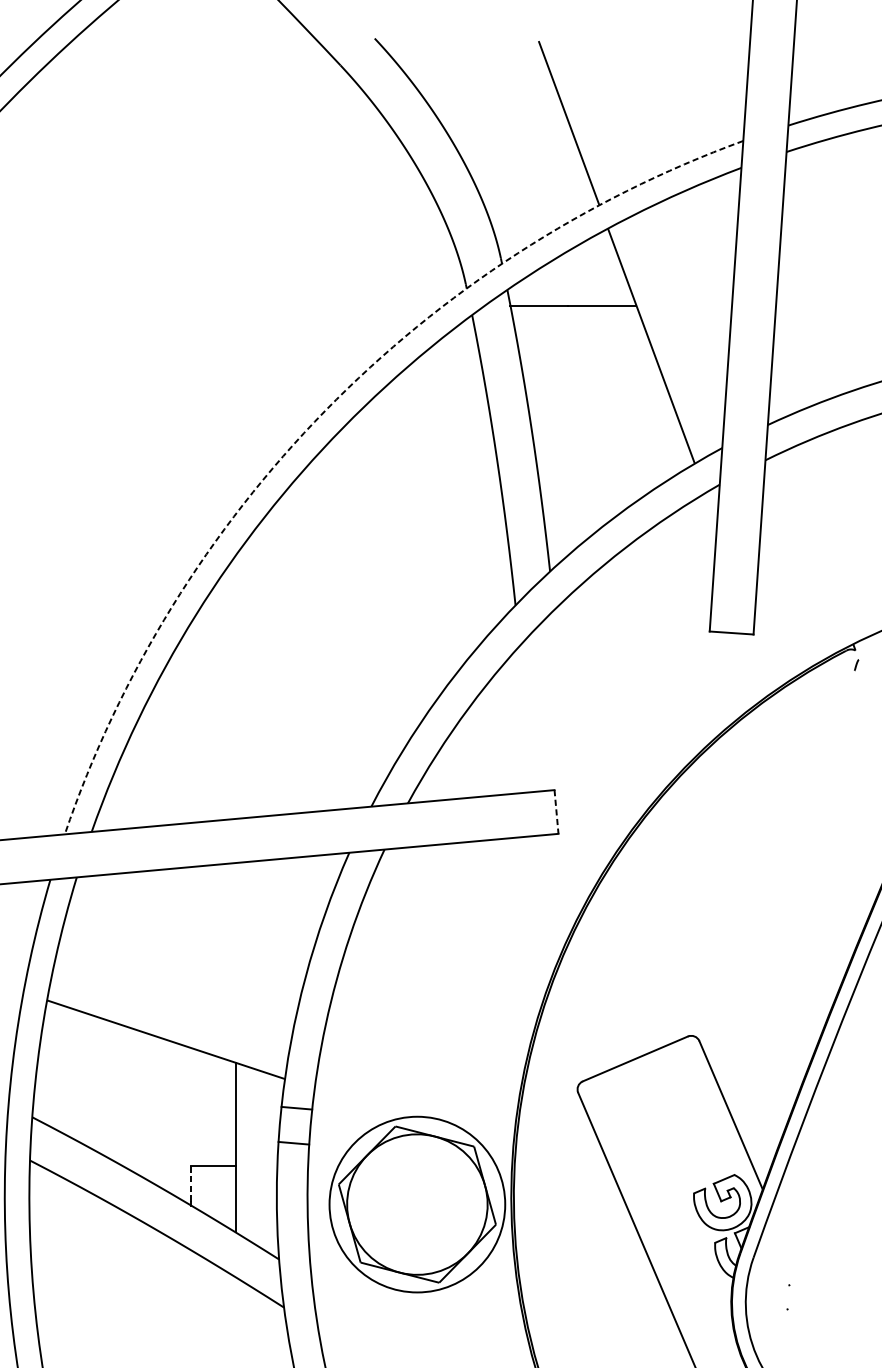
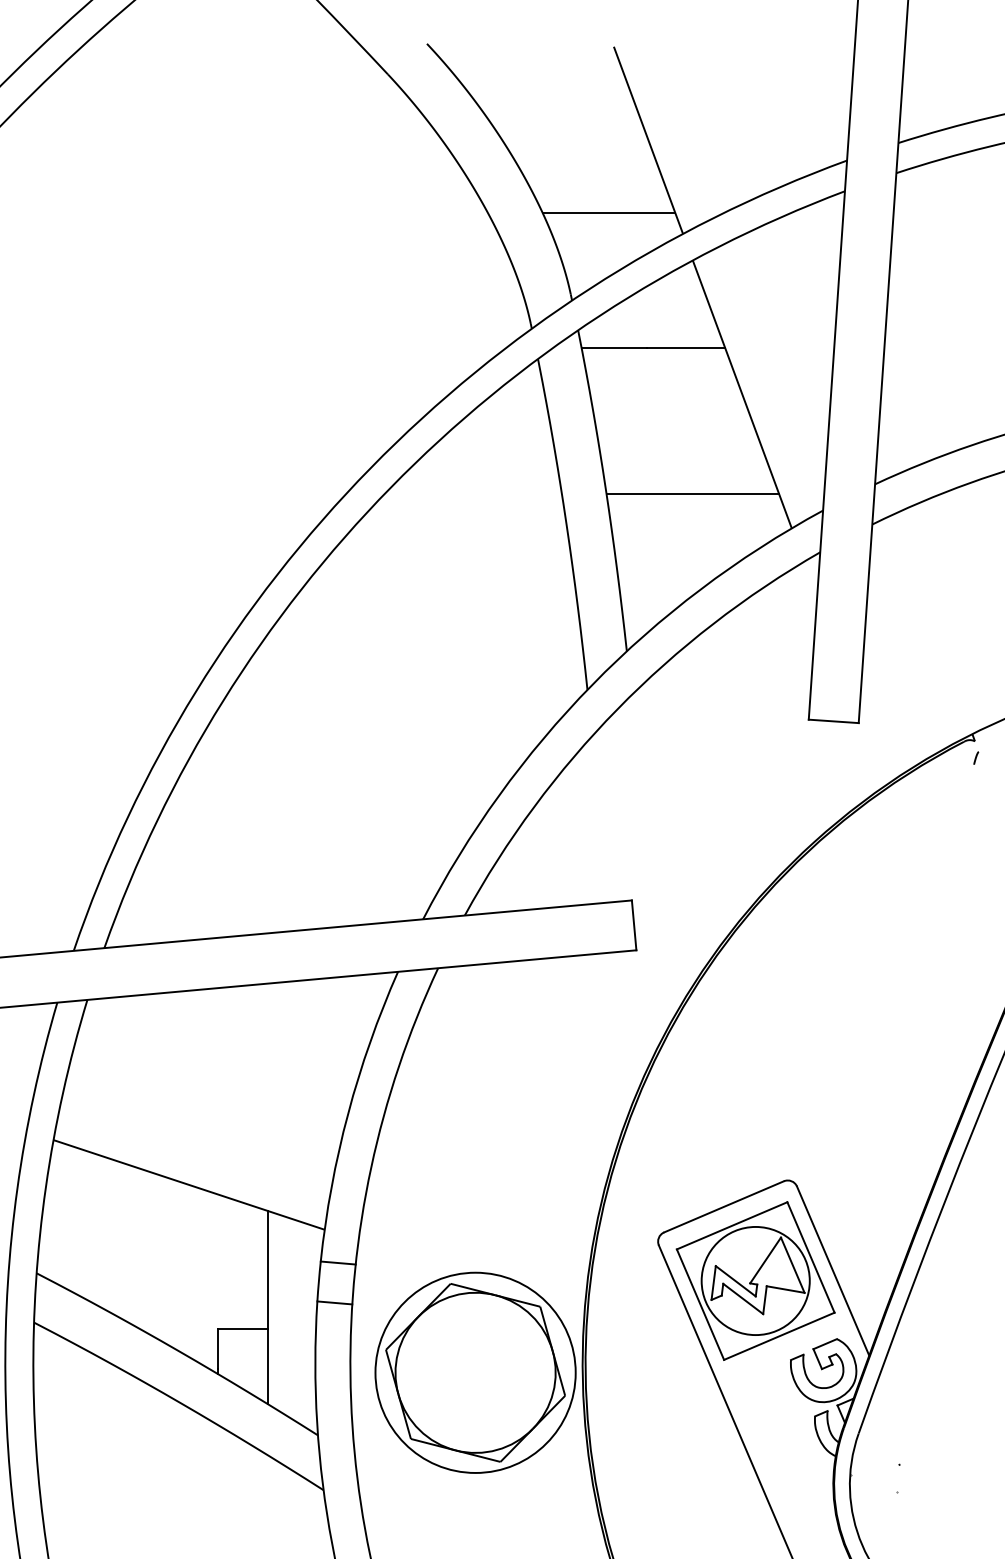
line: (534, 187) -> (608, 213), added
arc: (325, 411) -> (370, 468), dashed -> solid
line: (607, 433) -> (692, 494), added
line: (556, 812) -> (634, 925), dashed -> solid
part: (662, 1123) -> (755, 1280), added
line: (190, 1184) -> (217, 1349), dashed -> solid

